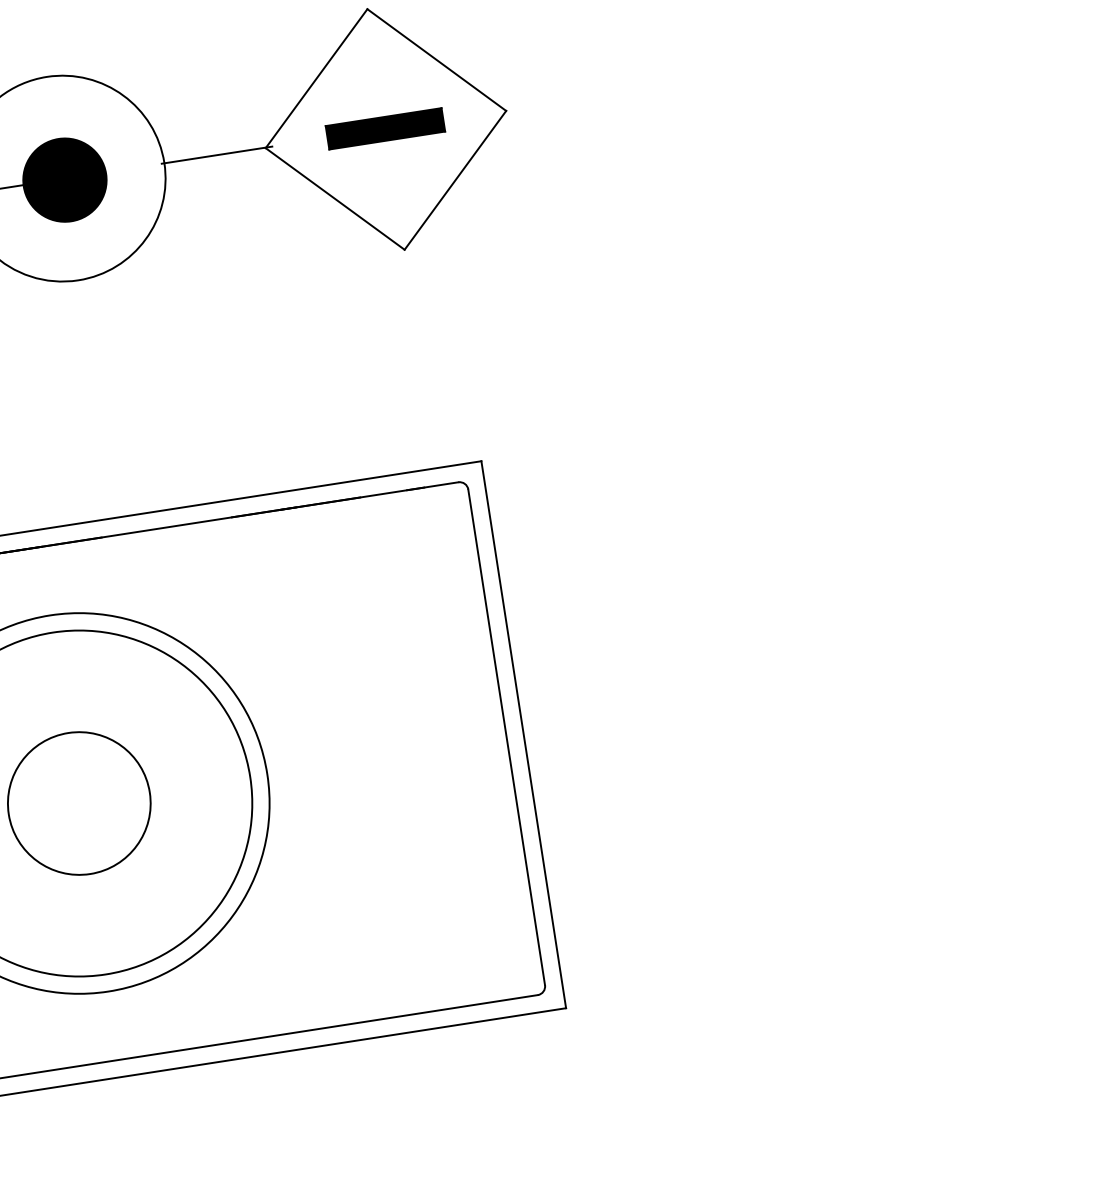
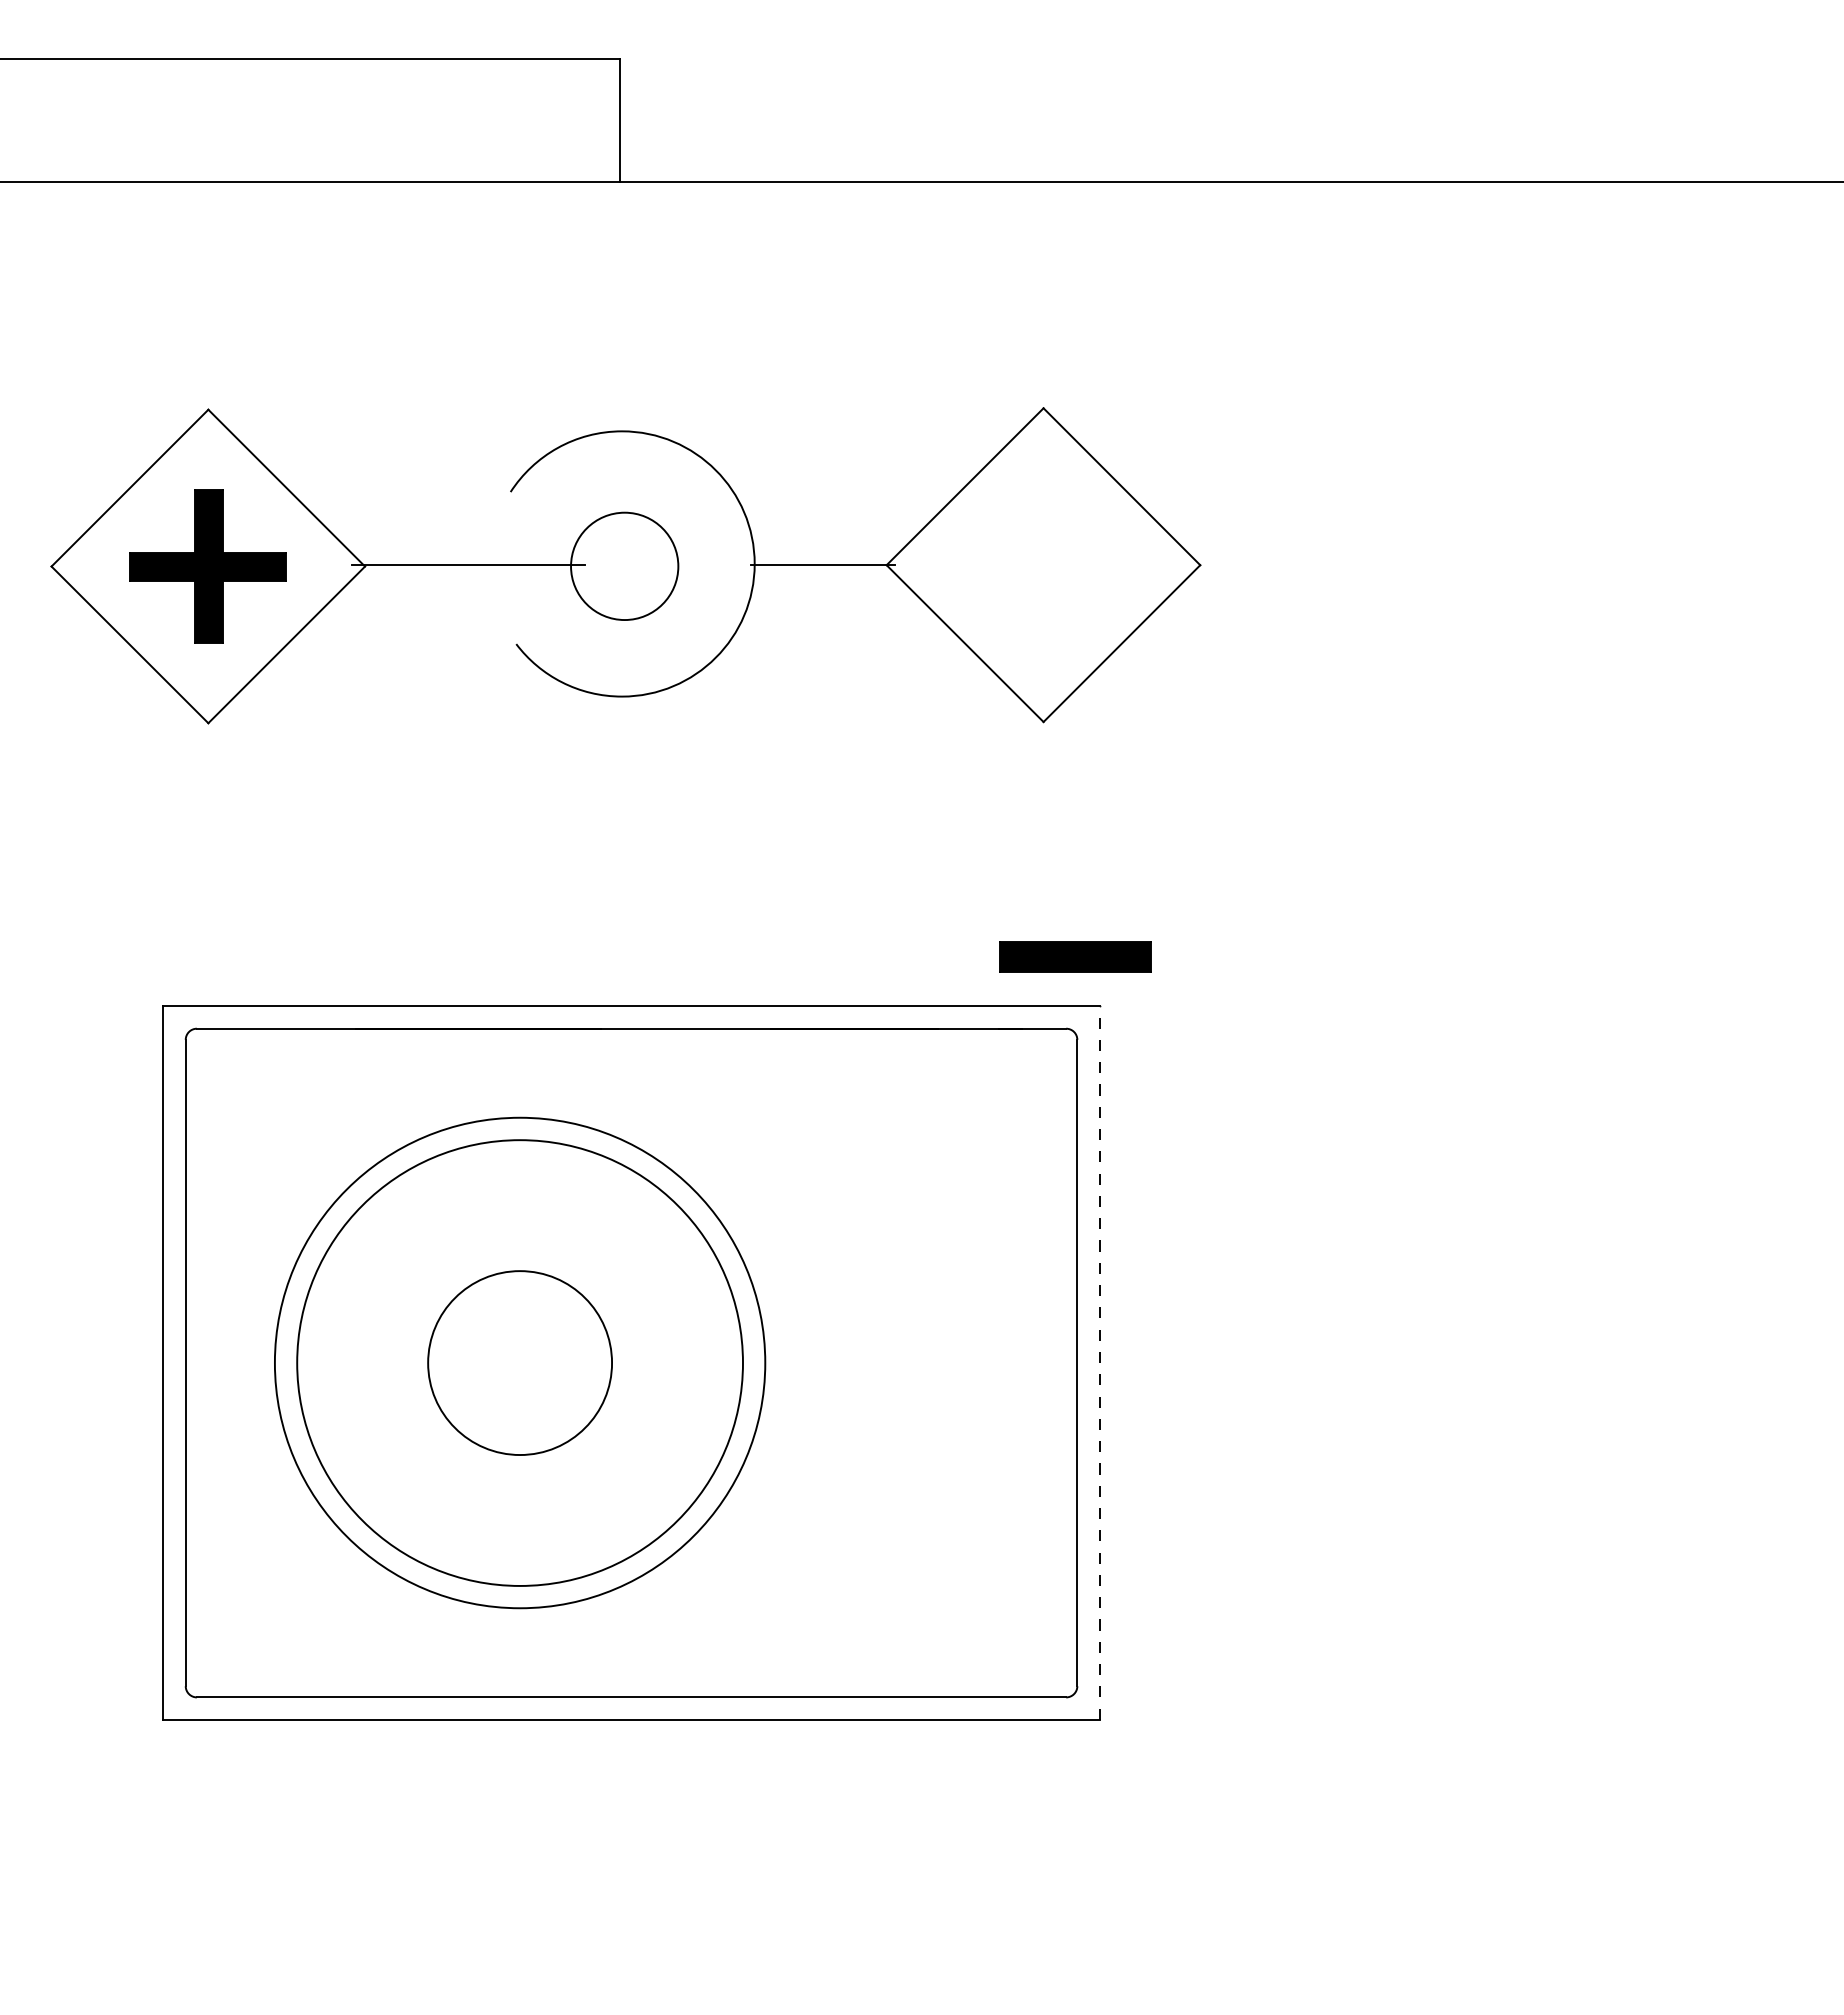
part: (385, 128) -> (1075, 956), moved
fill: (64, 180) -> (624, 566), removed
line: (523, 735) -> (1099, 1363), solid -> dashed

